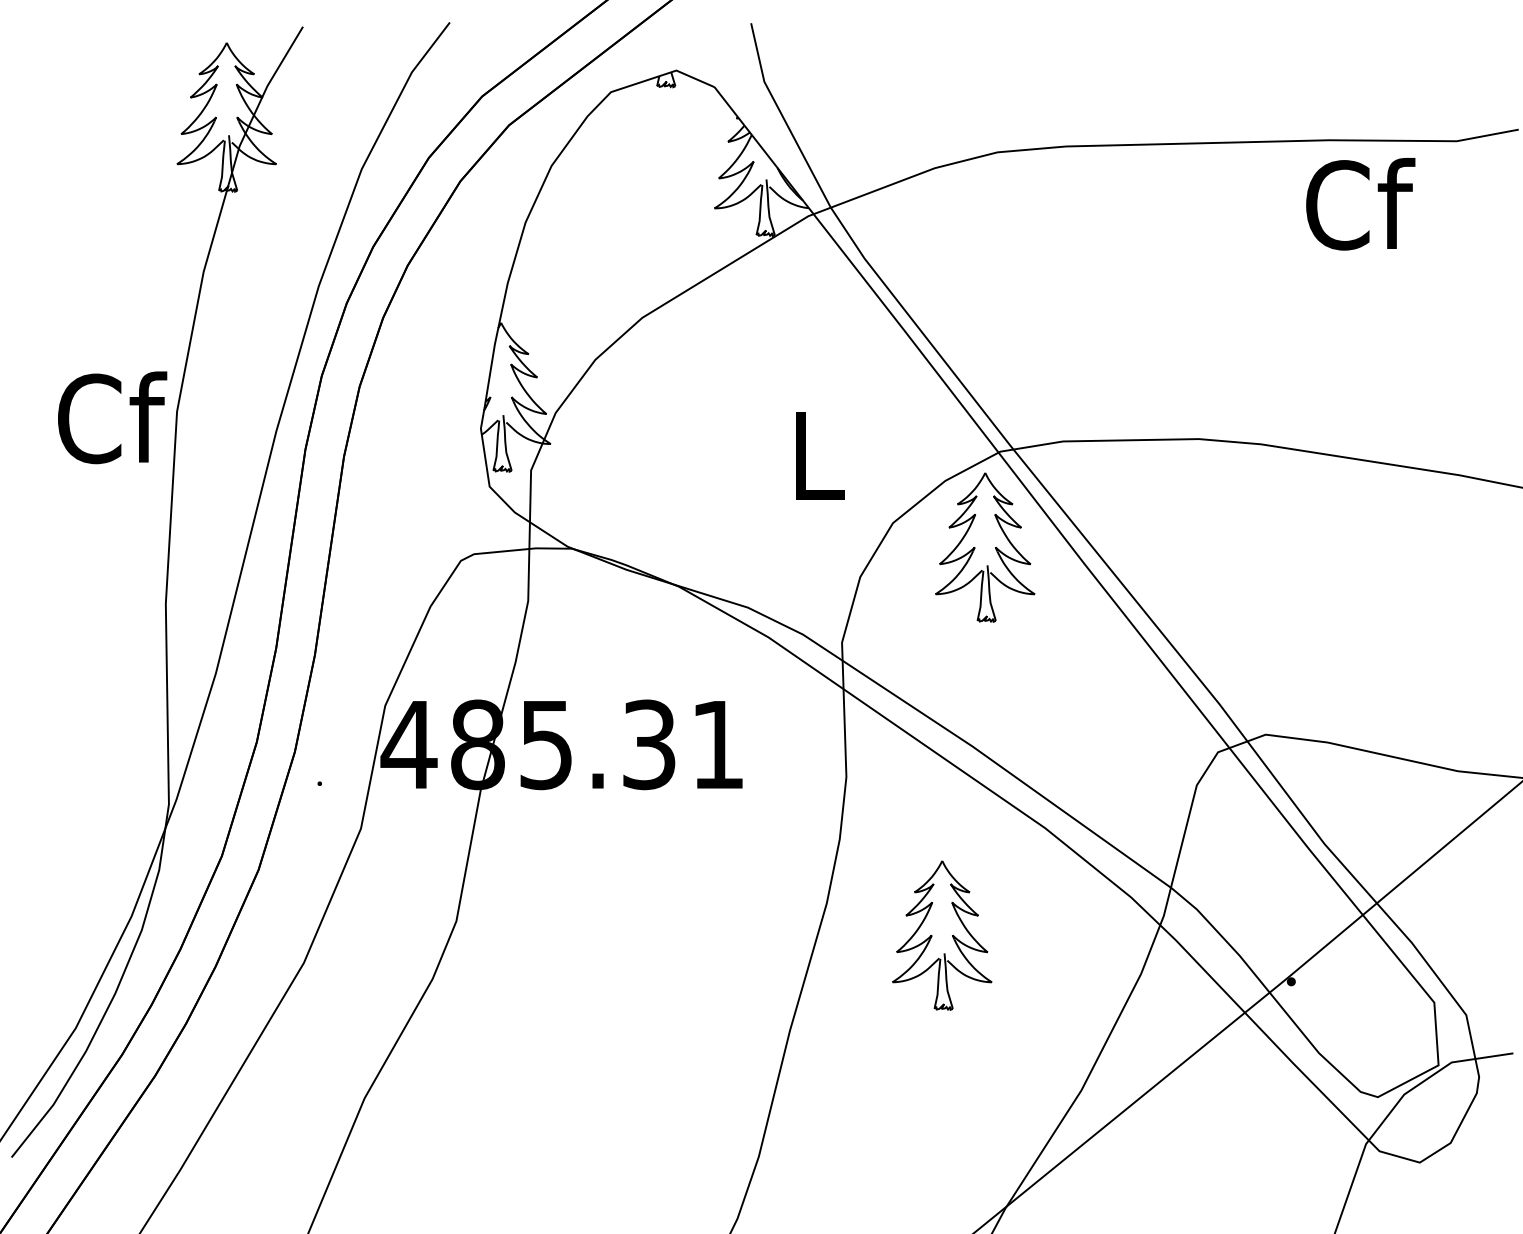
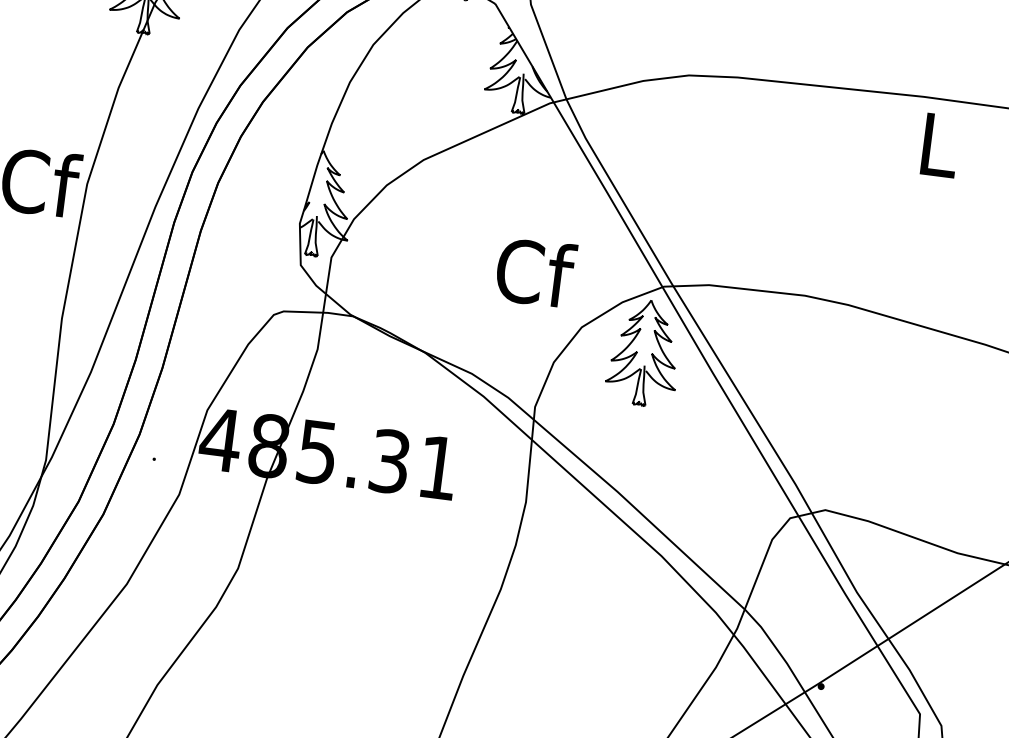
text: (1360, 204) -> (940, 144), Cf -> L
text: (818, 454) -> (535, 272), L -> Cf
part: (942, 935) -> (579, 622), removed

